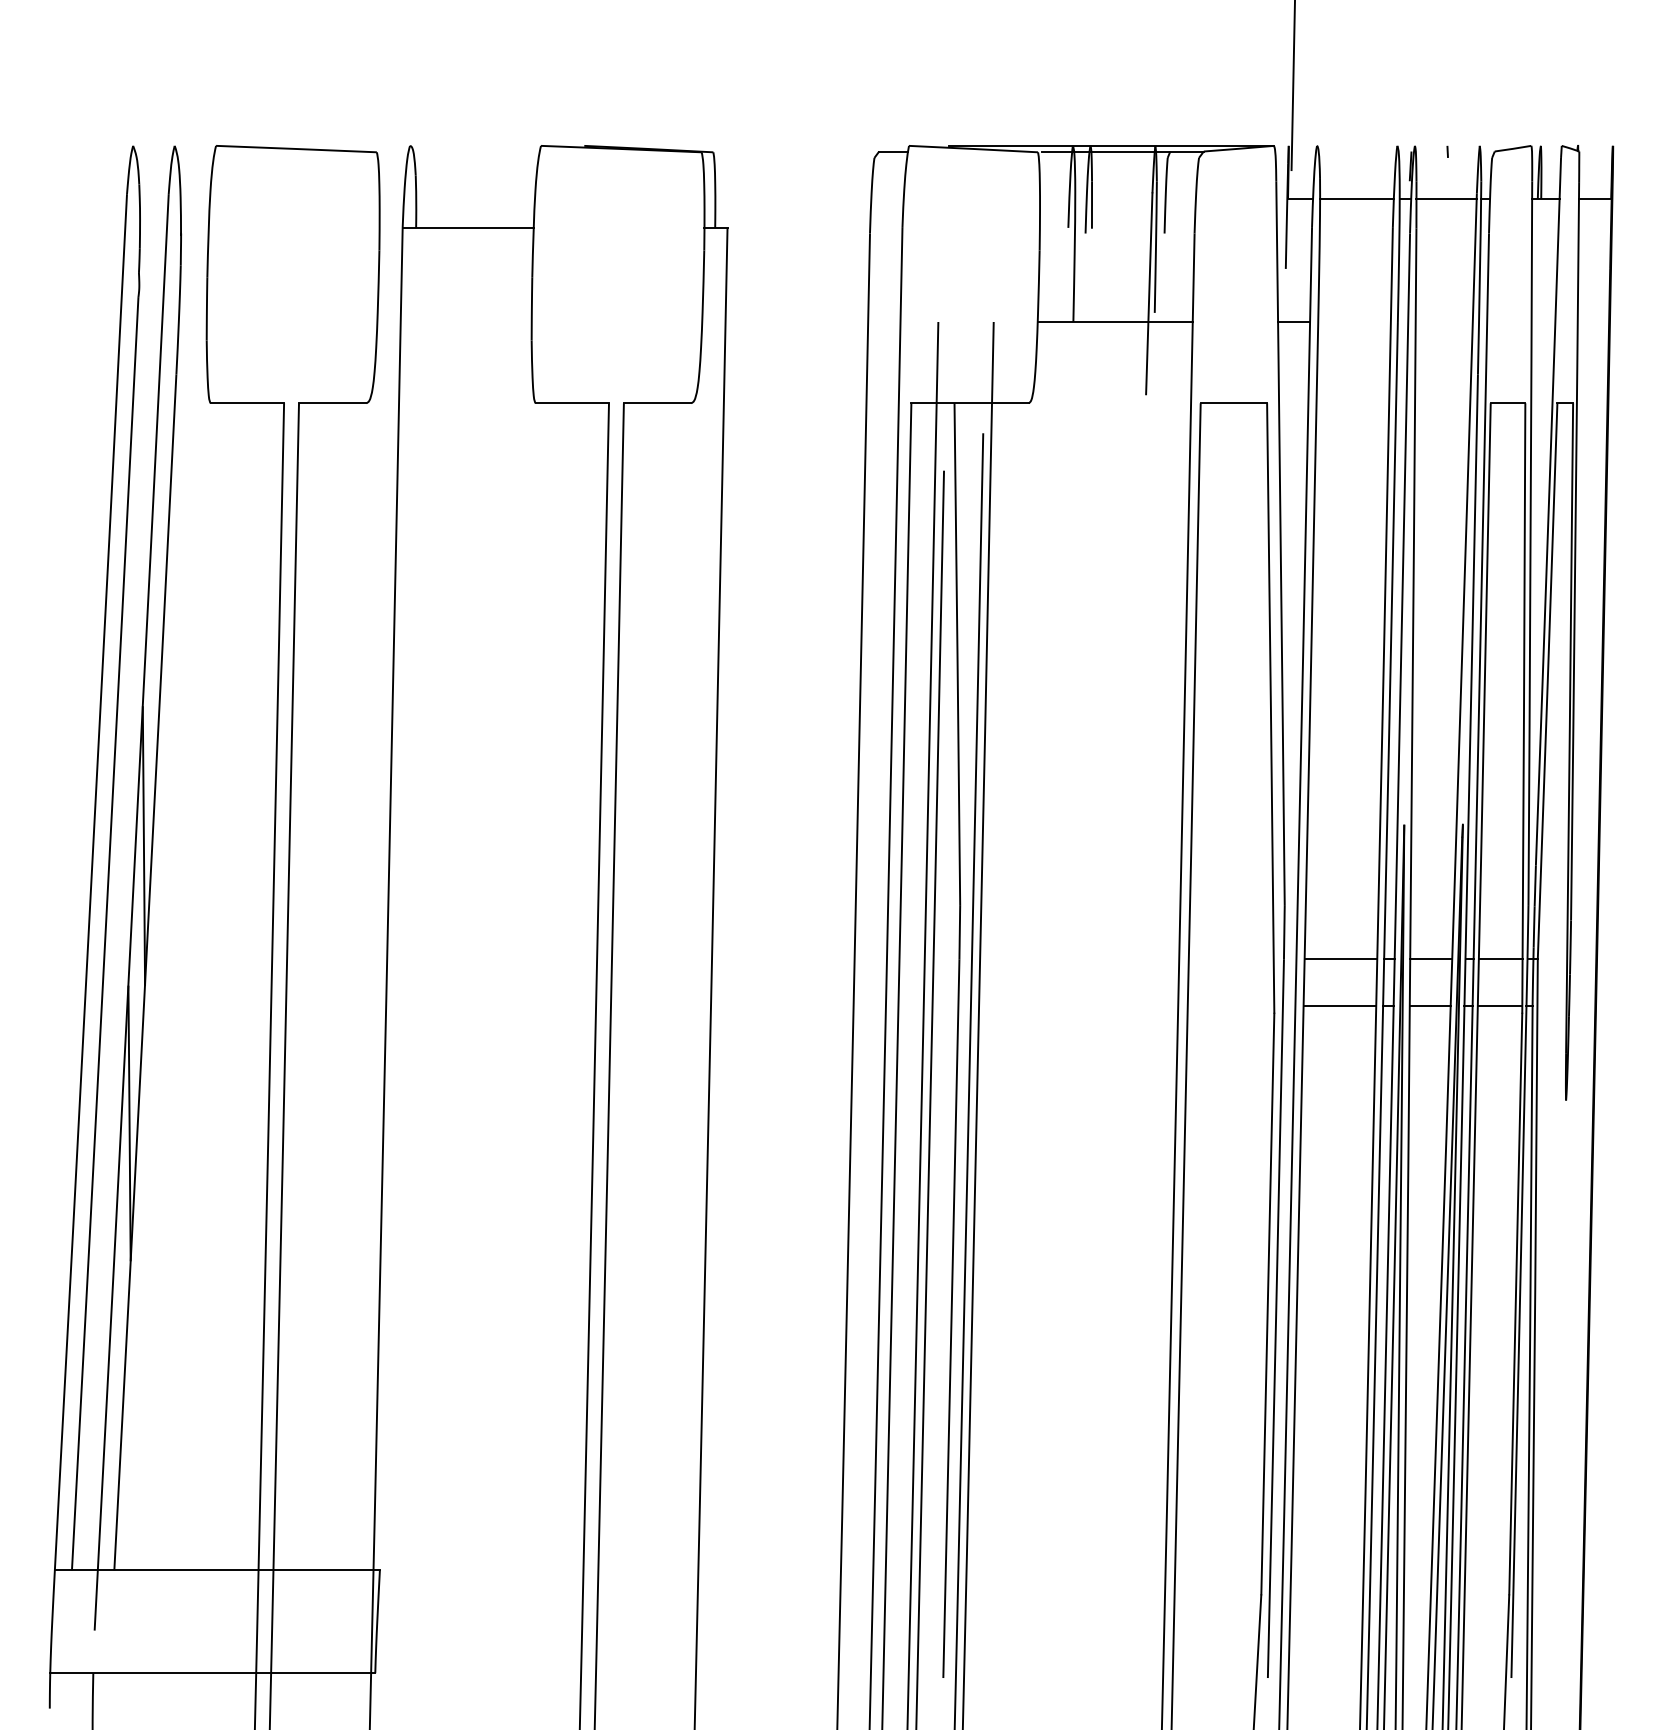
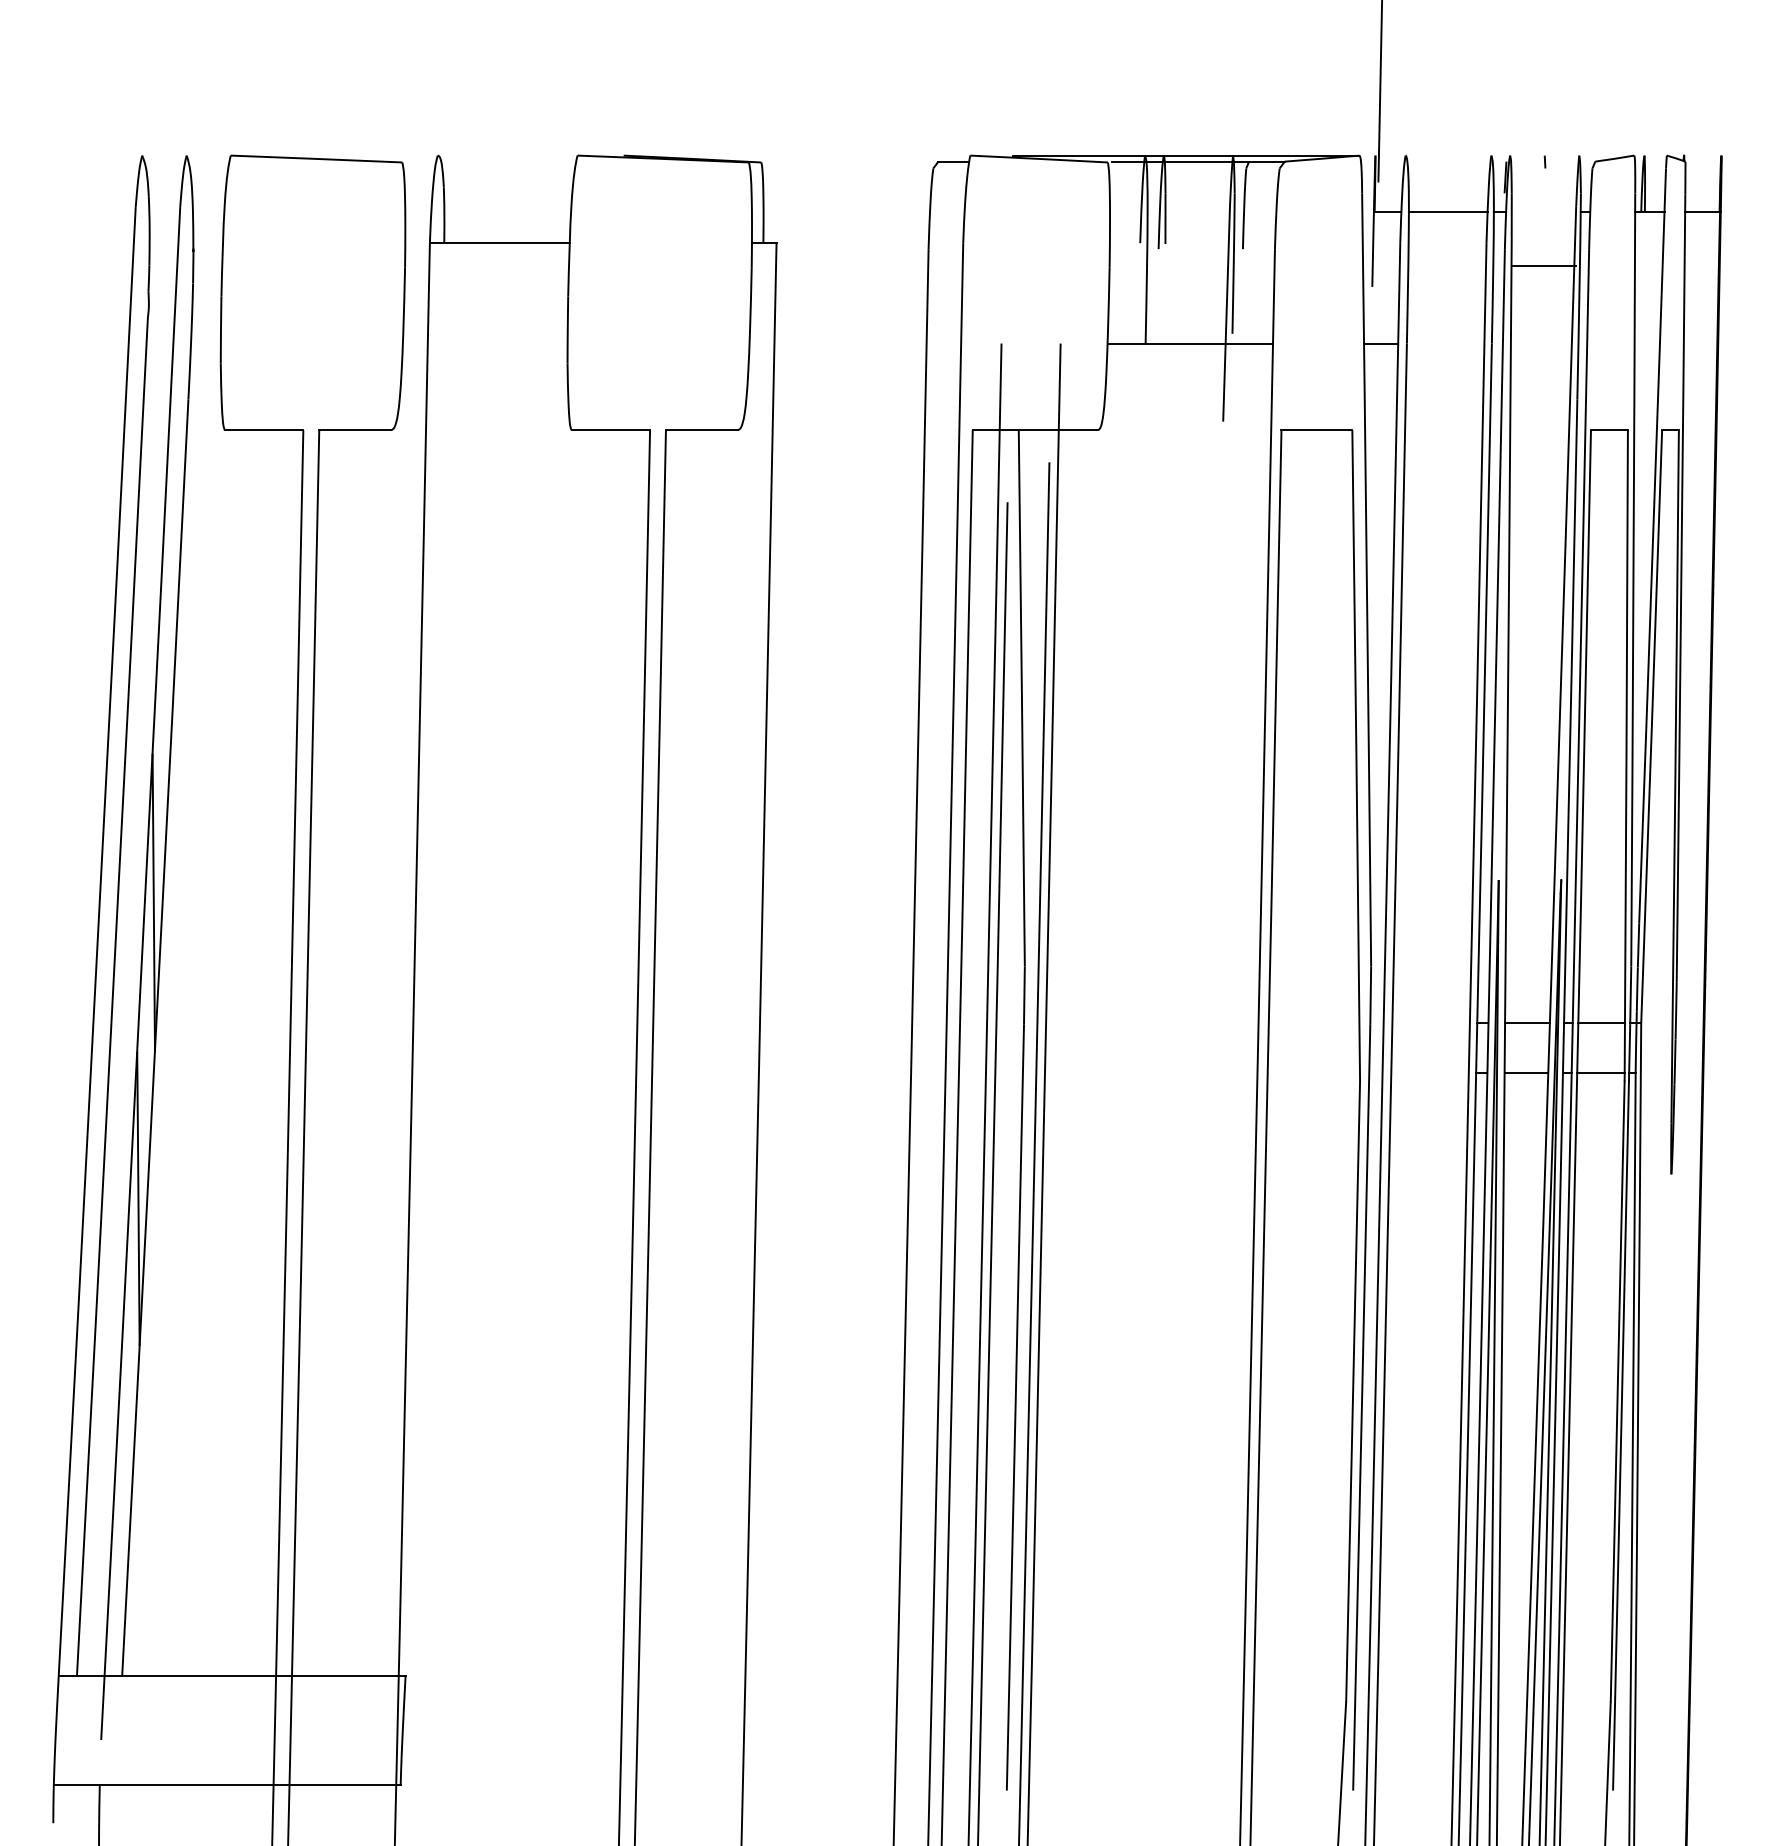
line: (1446, 199) -> (1543, 266), moved
line: (1340, 959) -> (1430, 1023), removed
line: (1339, 1006) -> (1429, 1073), removed

